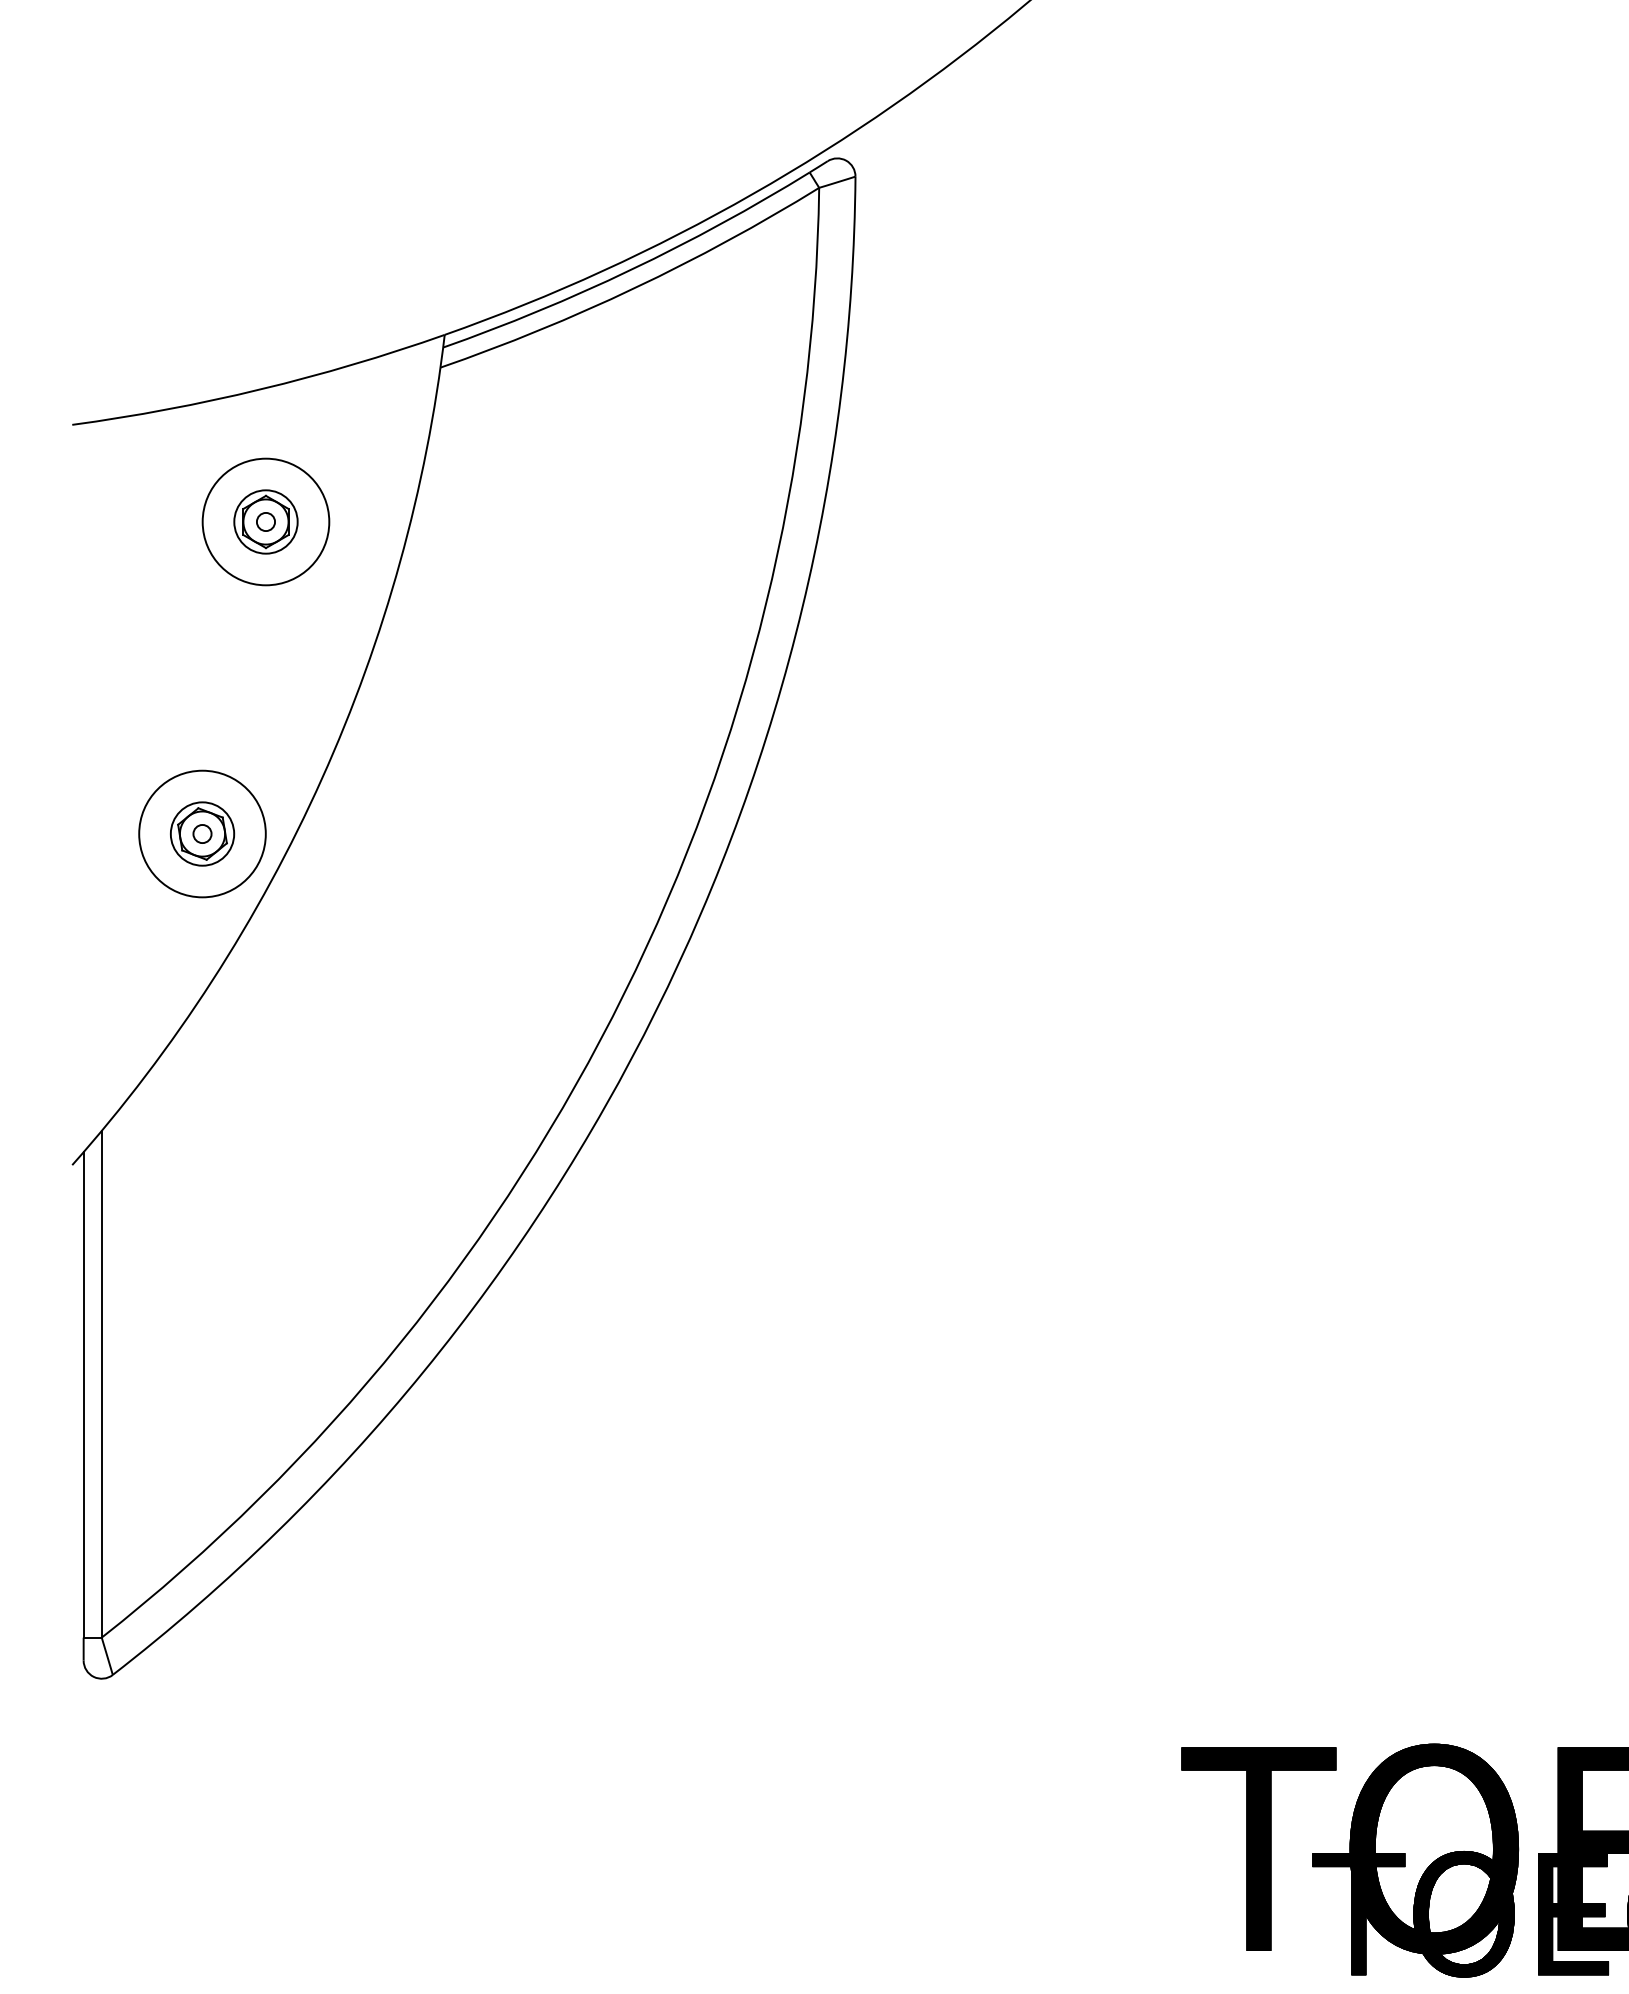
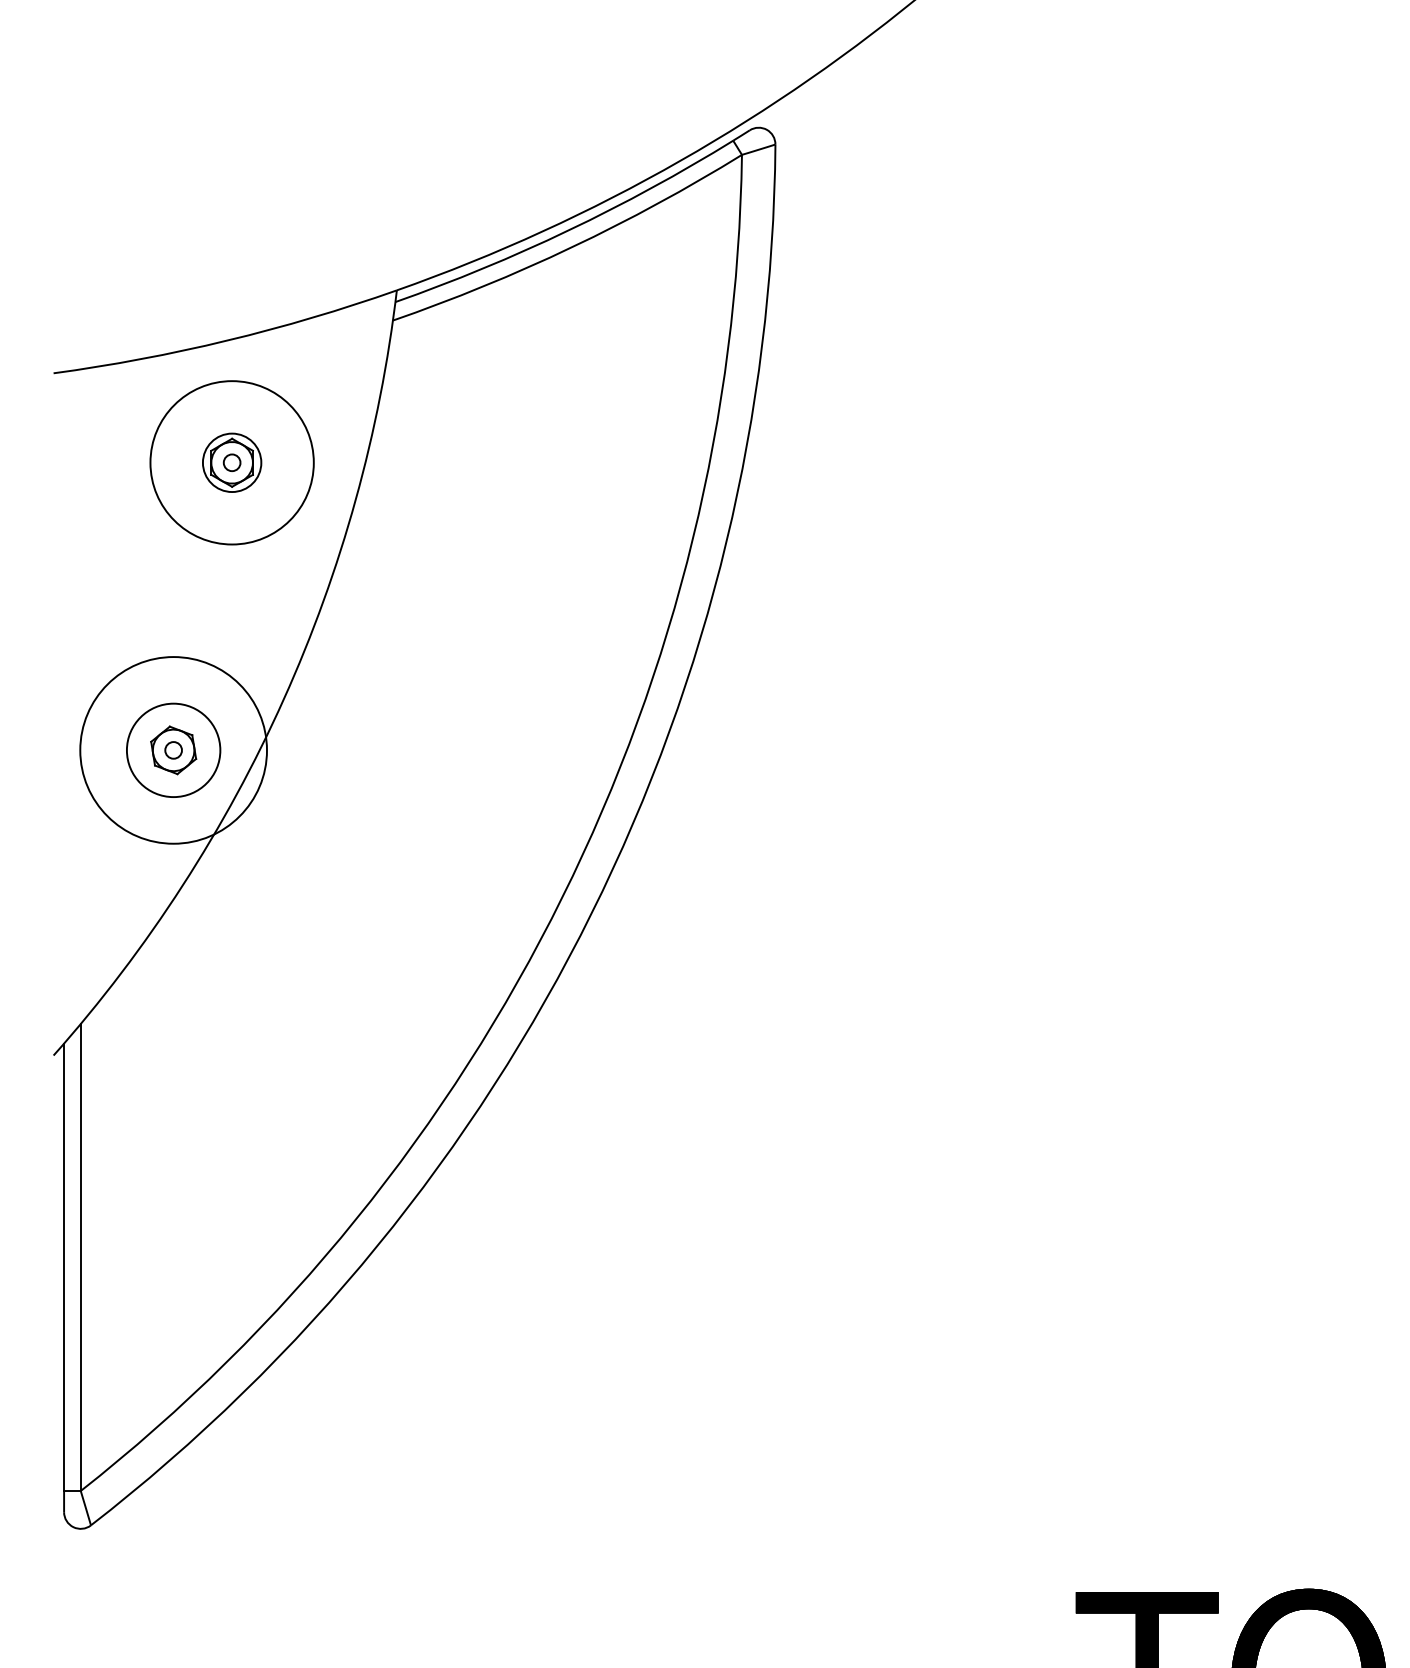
circle: (265, 521) -> (231, 462), size x1.4
circle: (202, 833) -> (173, 749), size x1.6
circle: (202, 833) -> (173, 749), size x1.6

